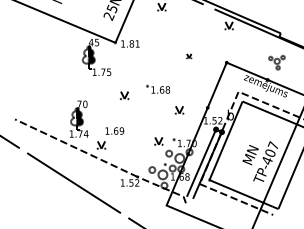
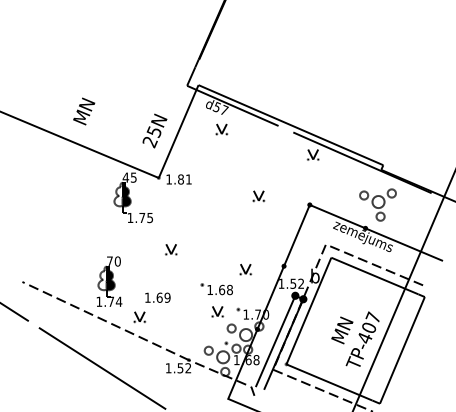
part: (188, 56) -> (258, 196), size x1.67
part: (276, 62) -> (377, 204), size x1.67
part: (157, 89) -> (216, 289), moved

